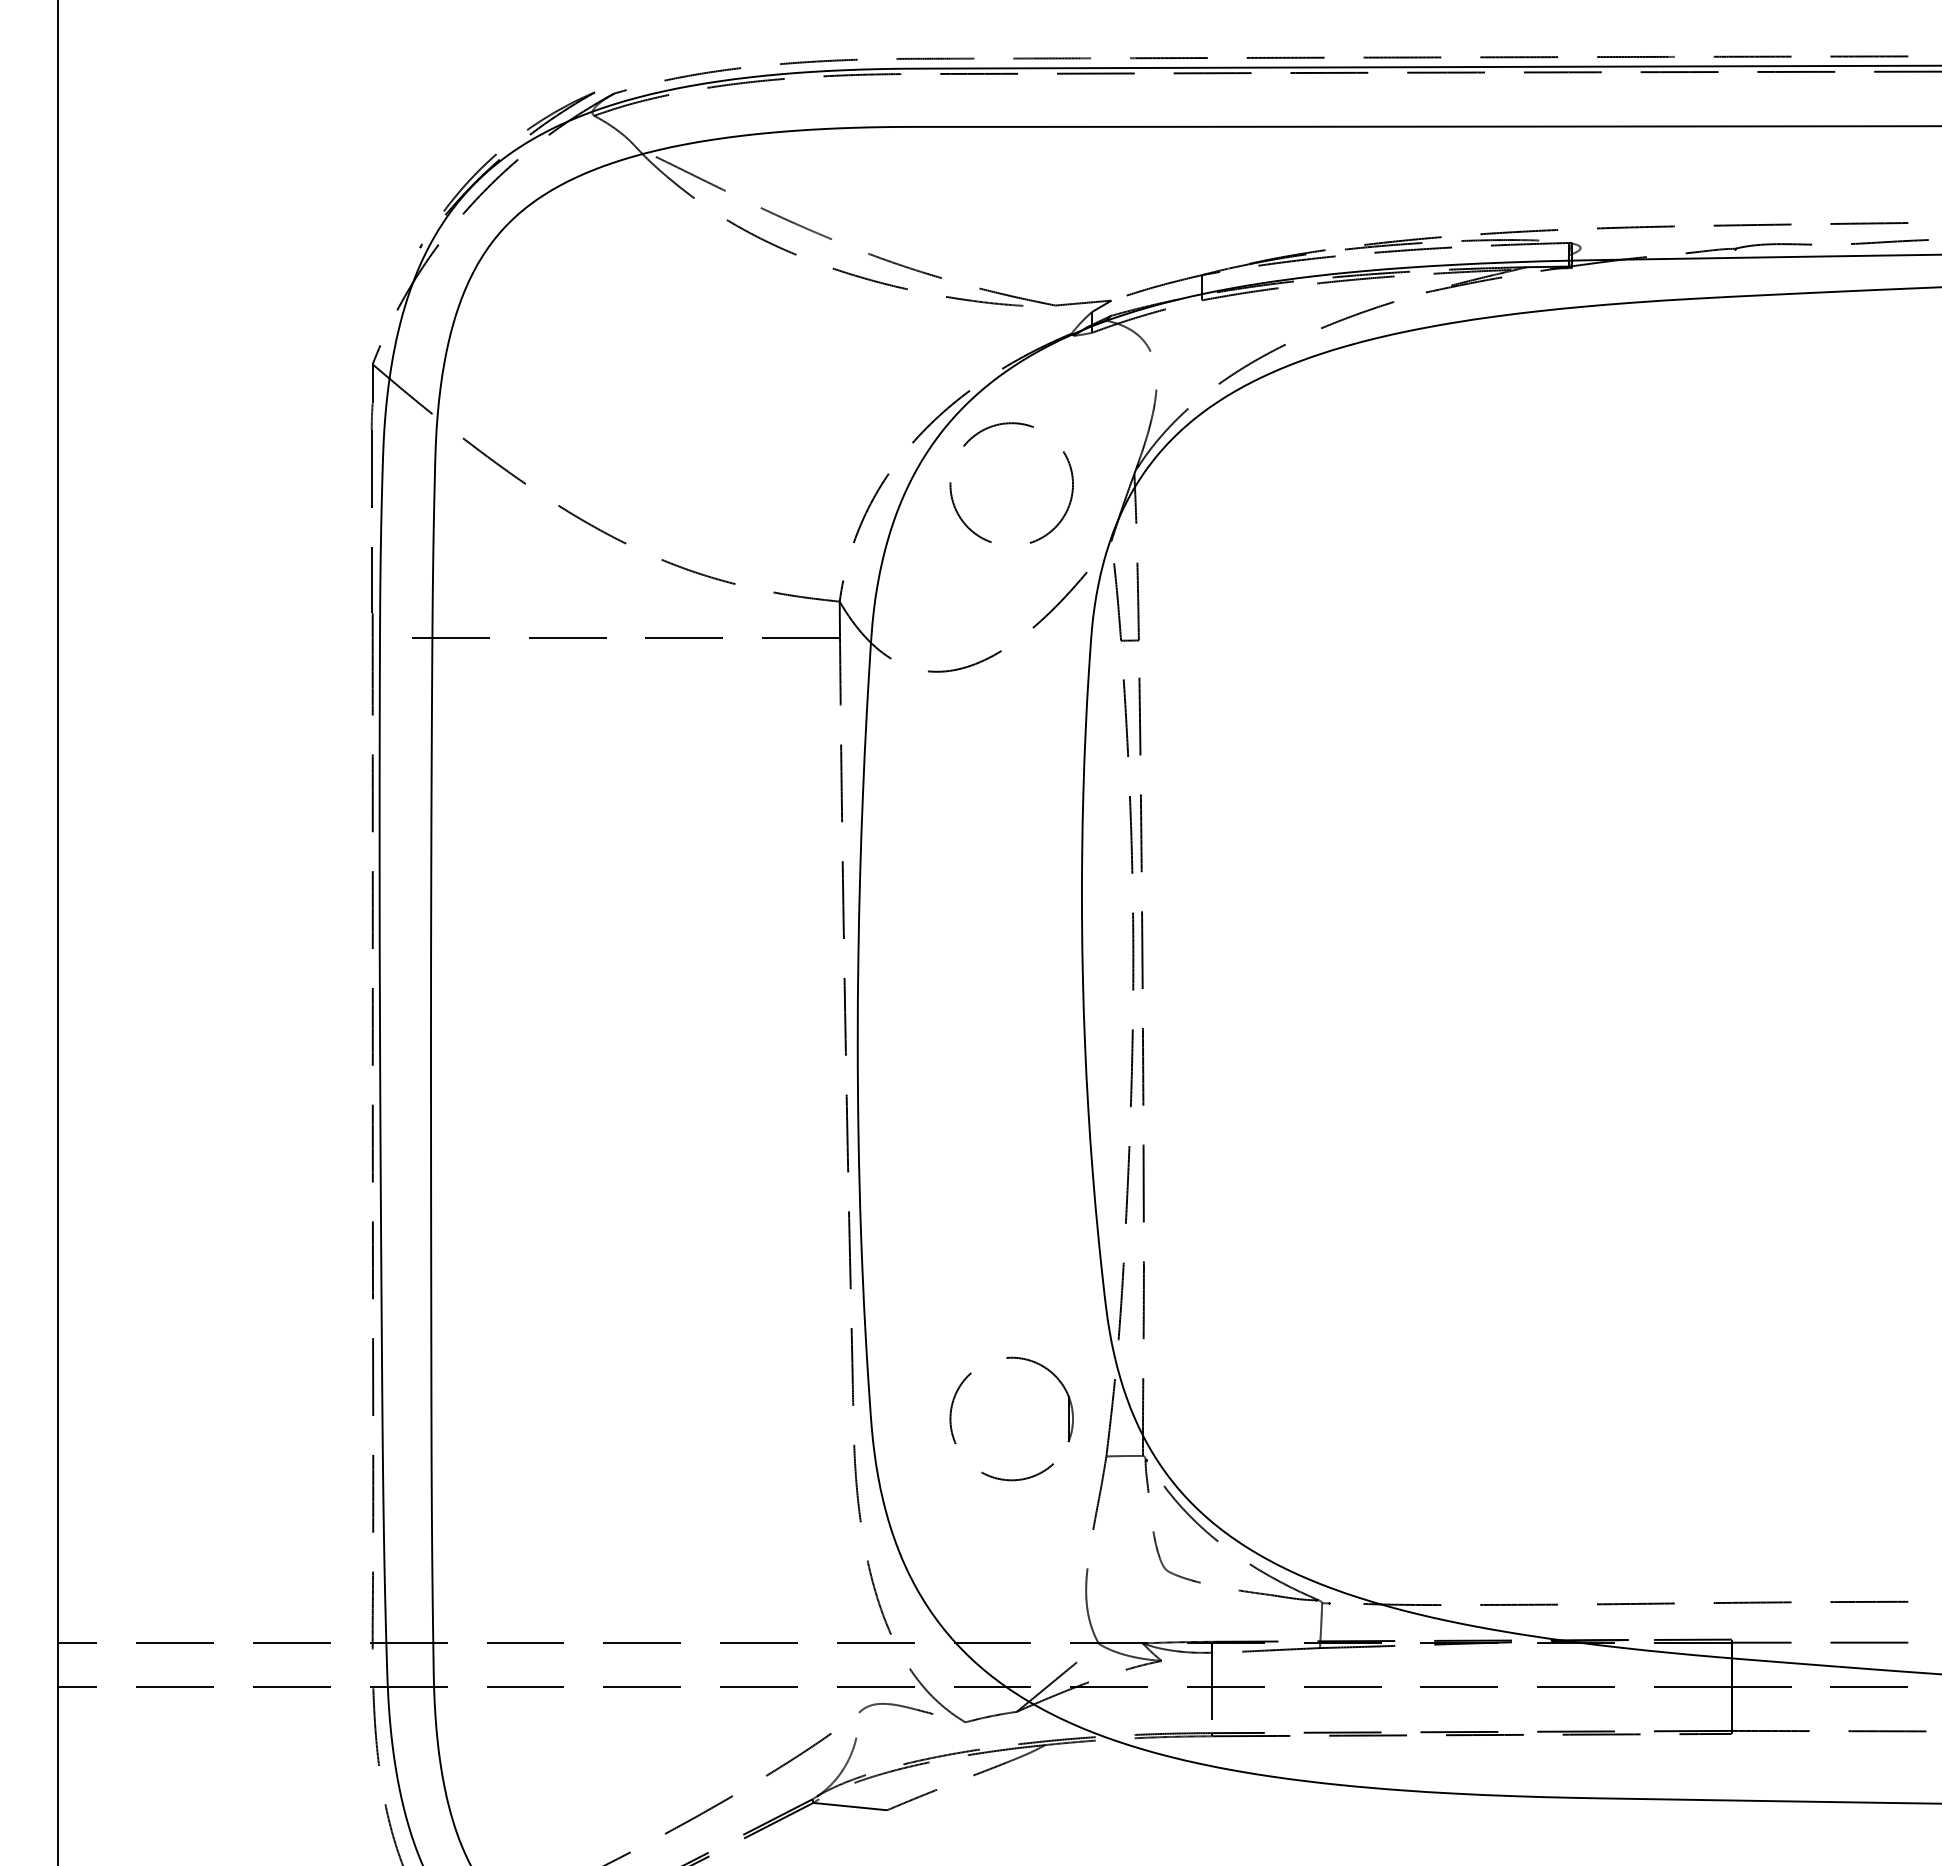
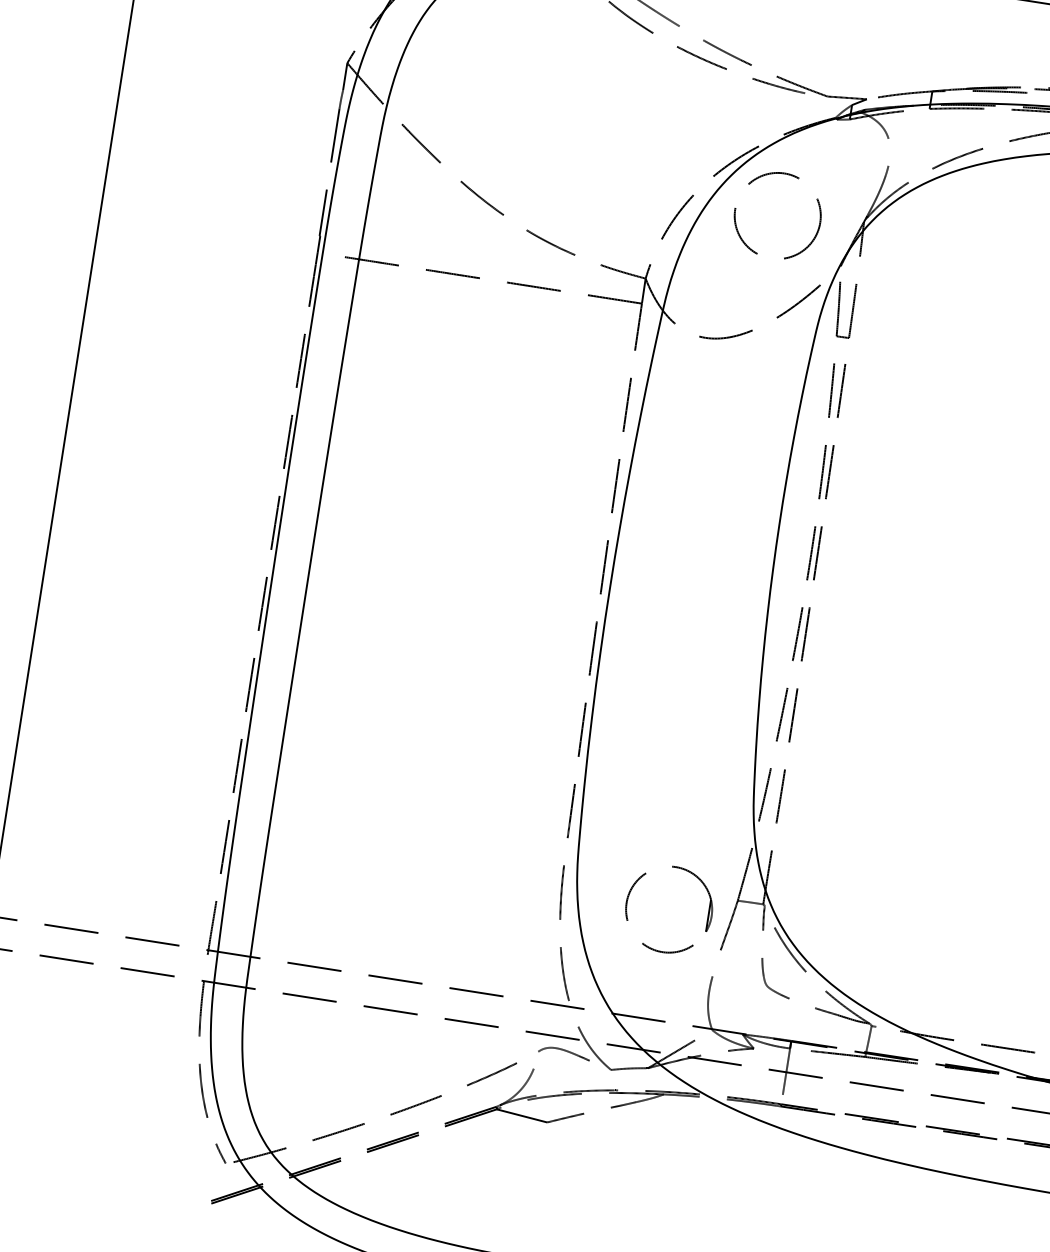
part: (1068, 1418) -> (708, 915), moved

